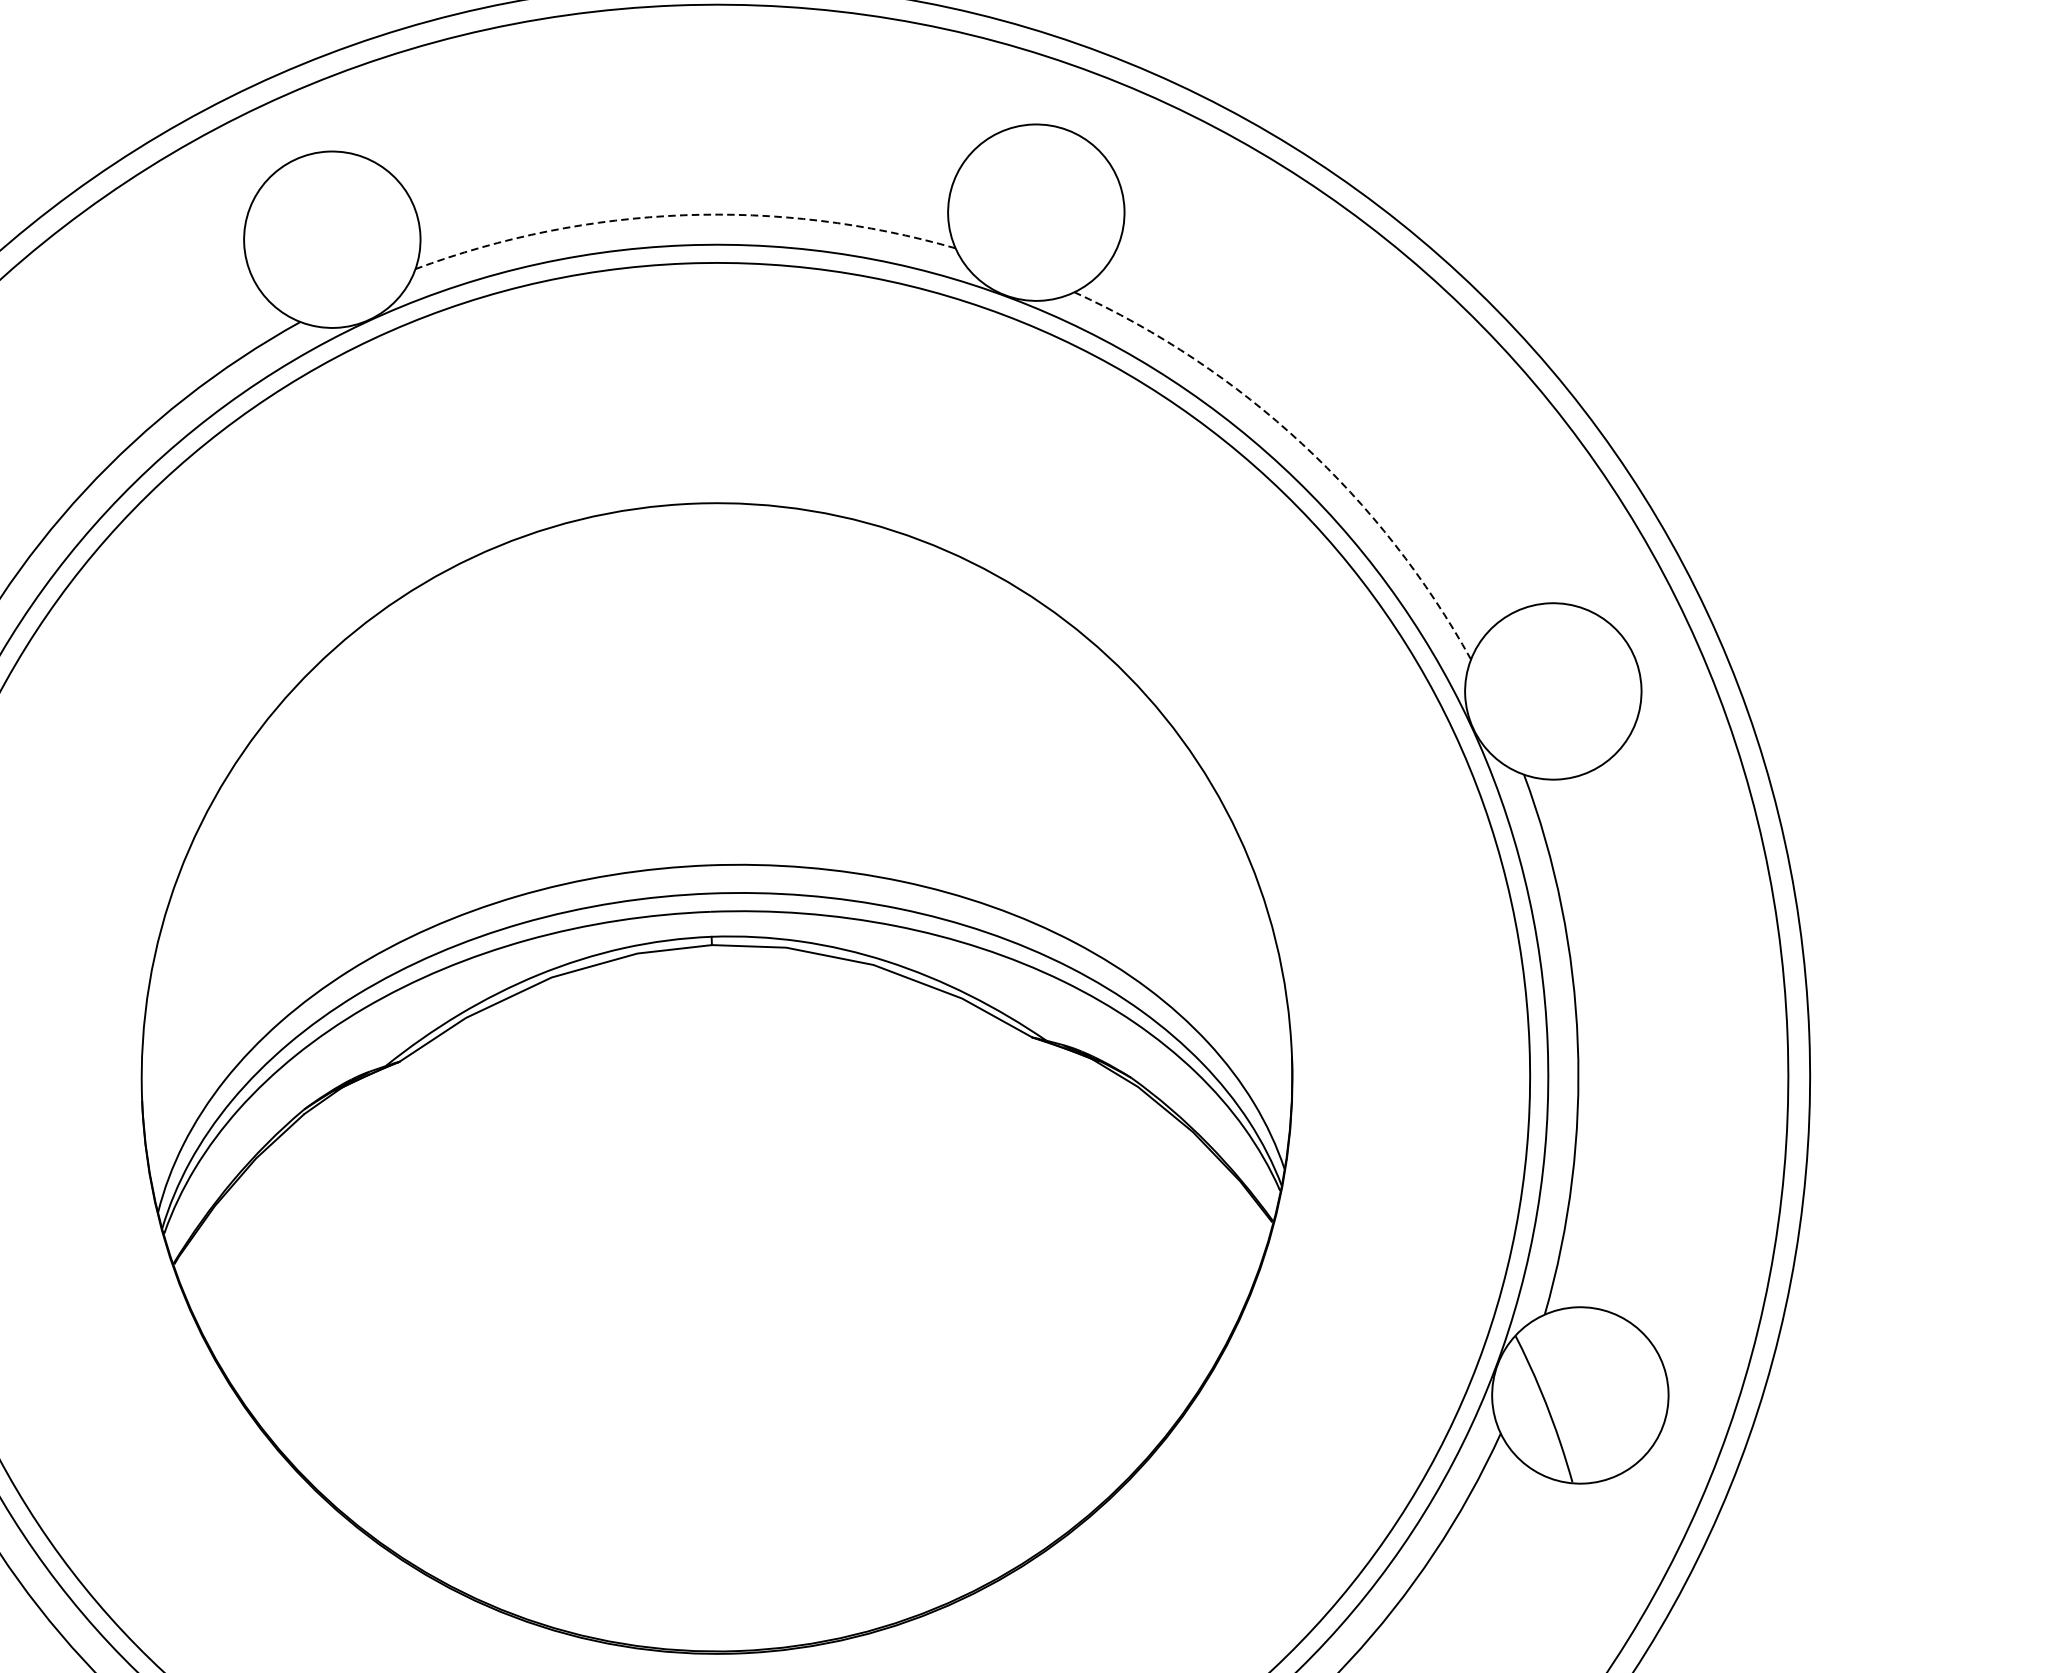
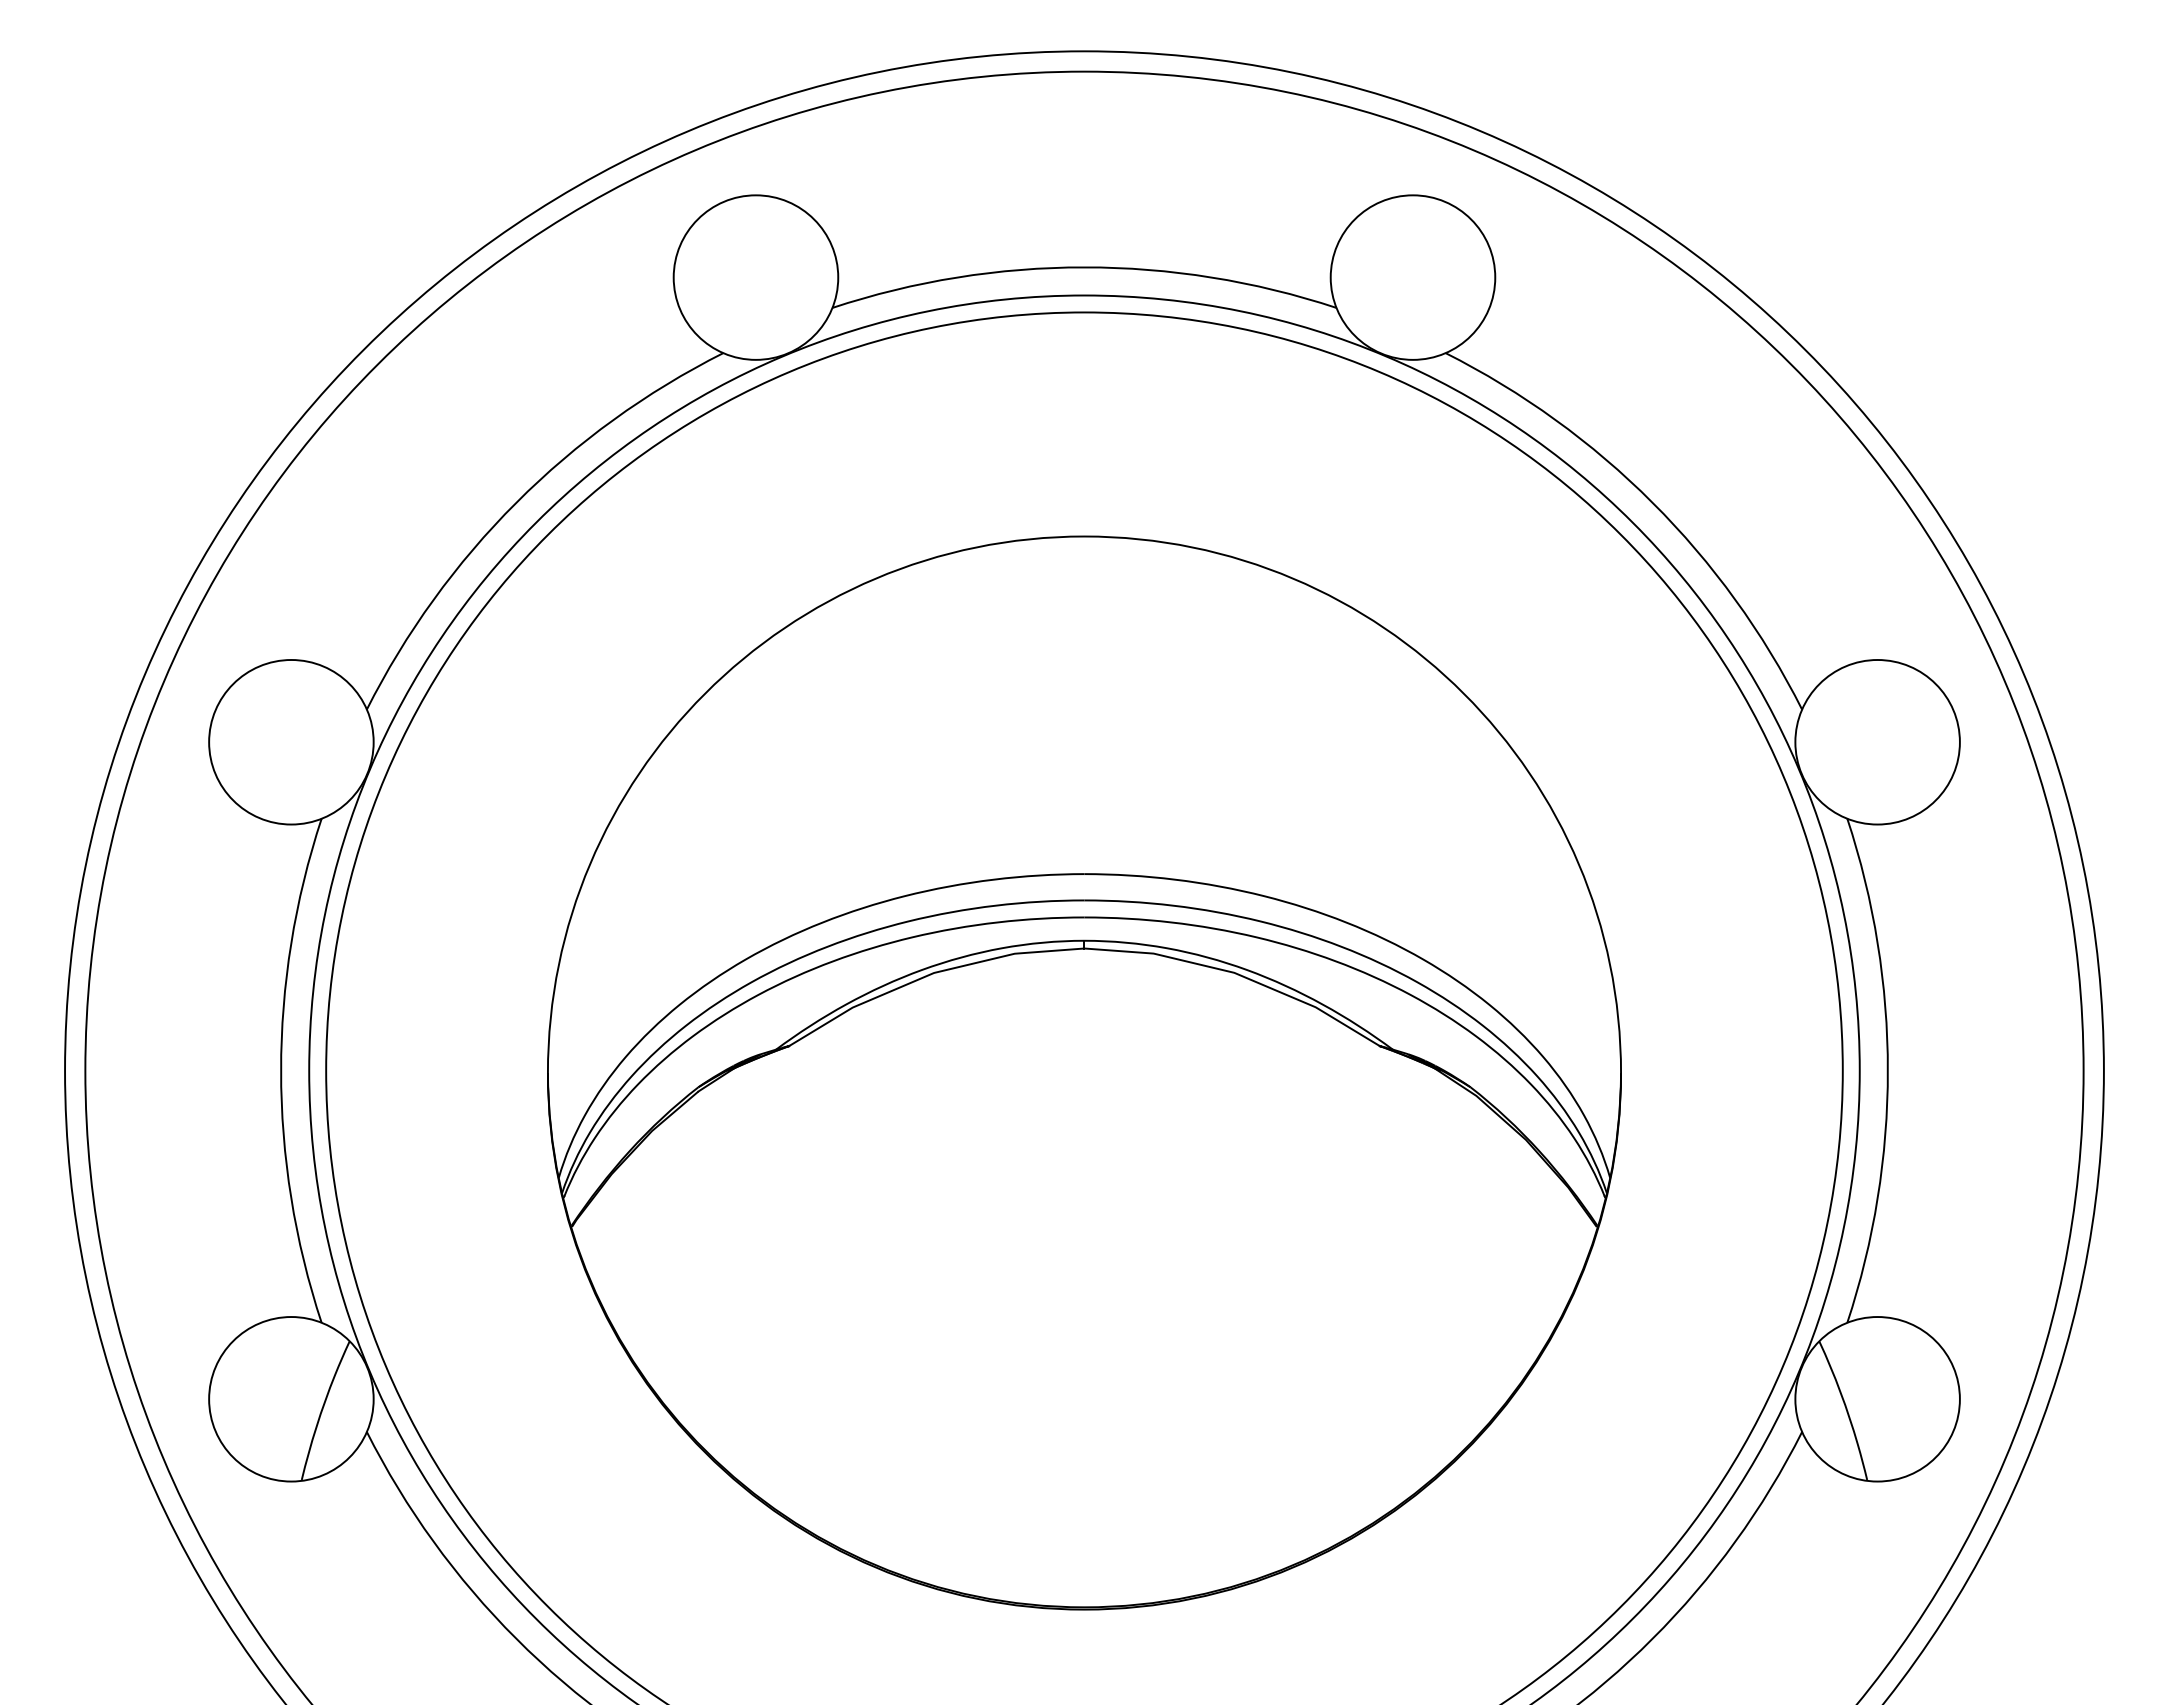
arc: (683, 215) -> (1084, 267), dashed -> solid
arc: (1302, 443) -> (1652, 502), dashed -> solid

